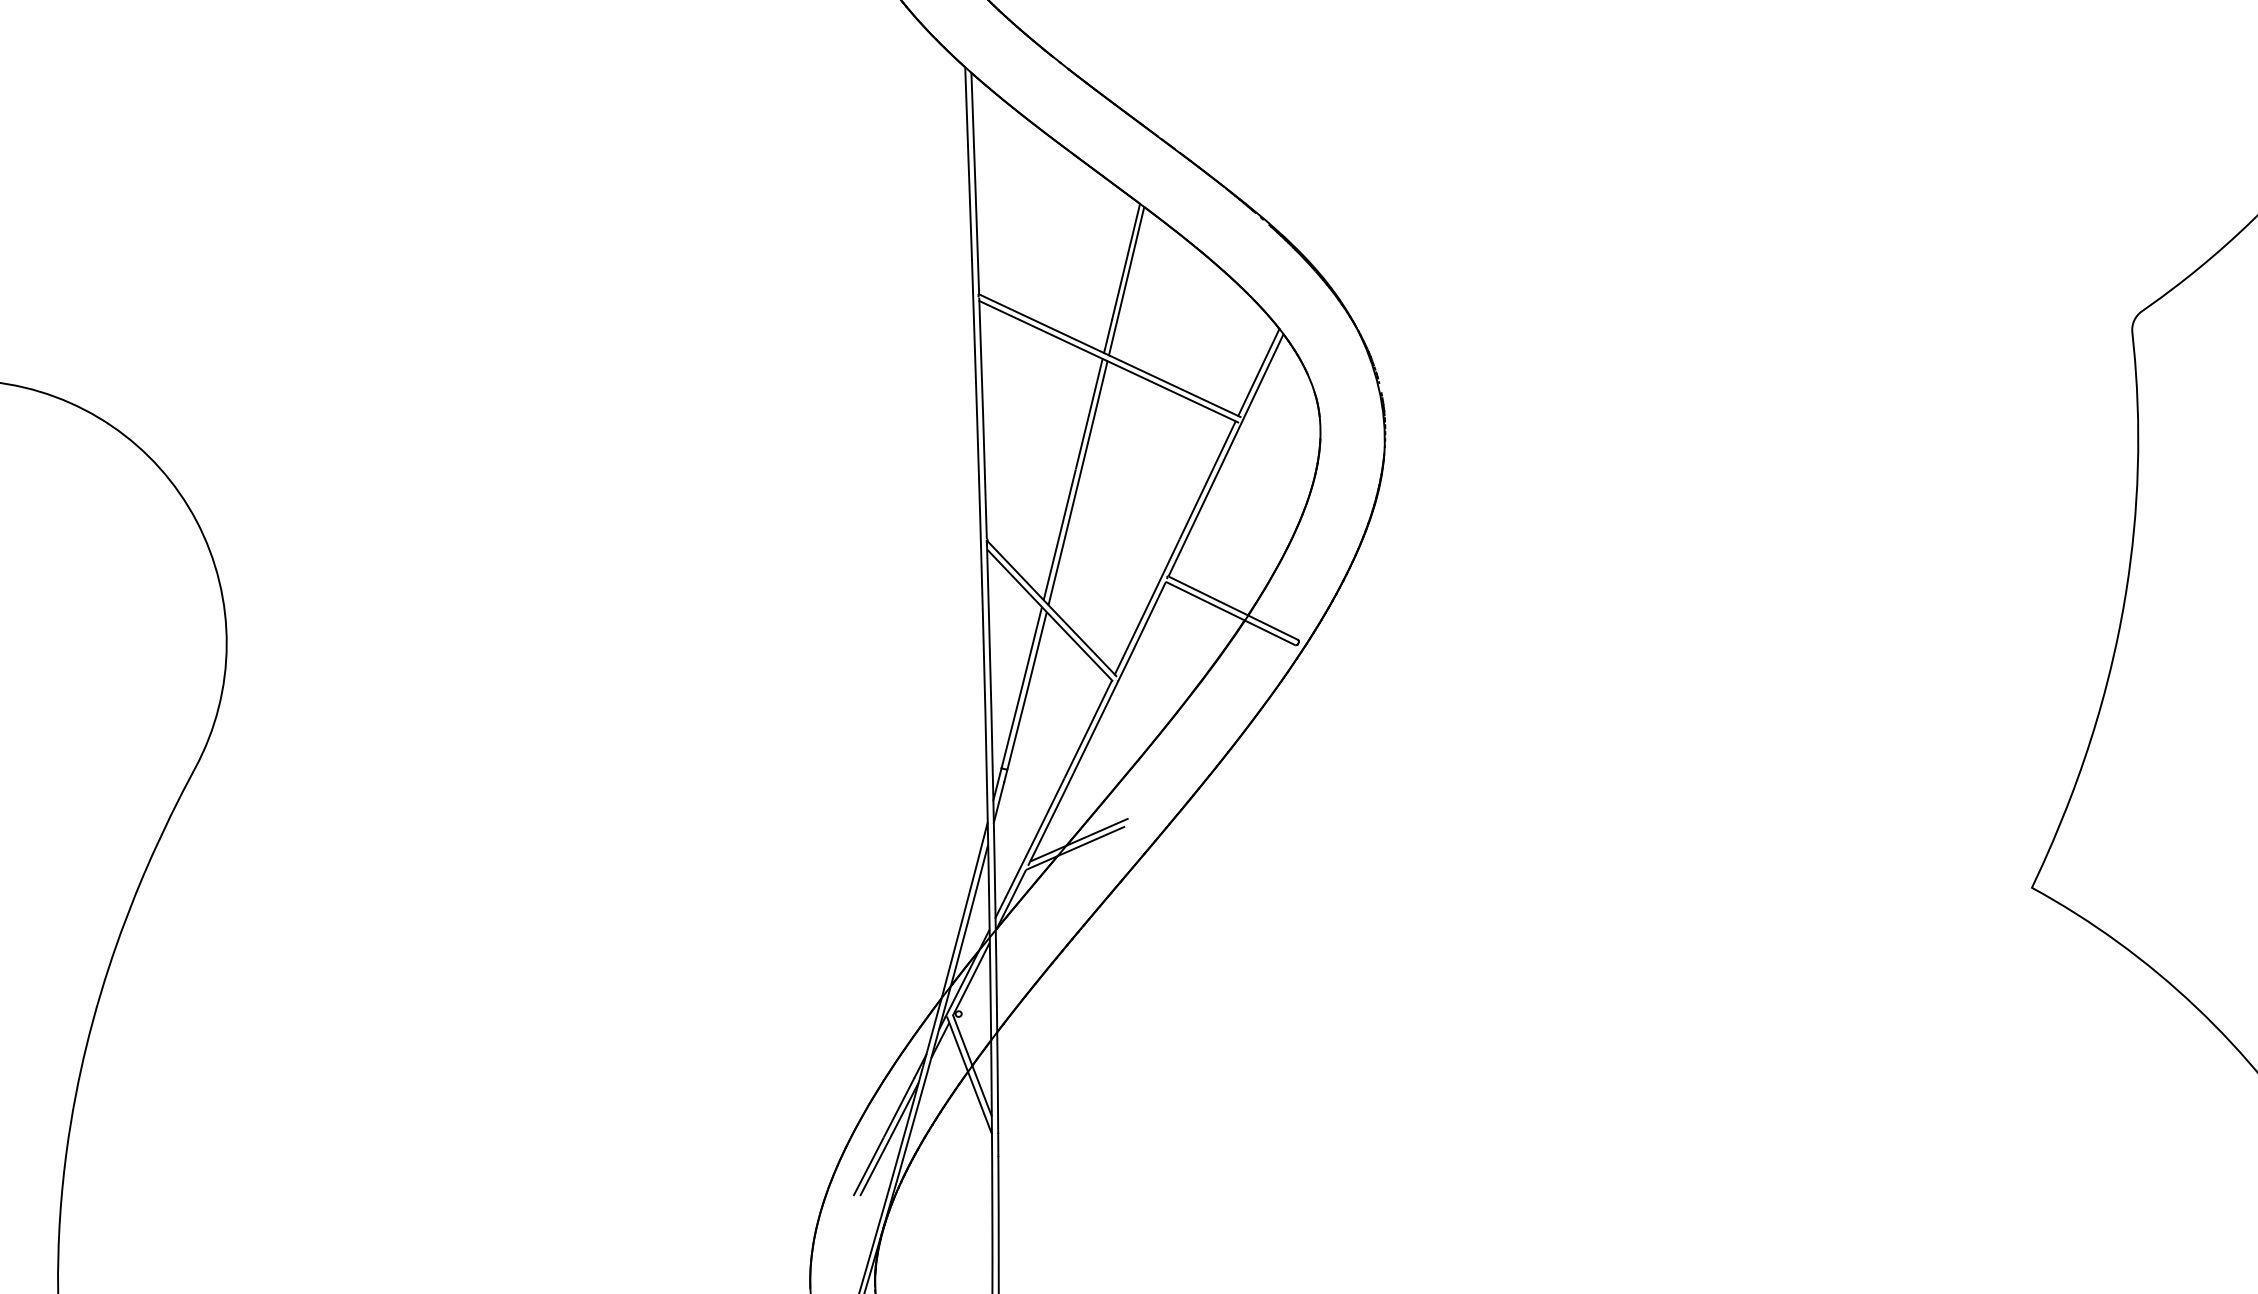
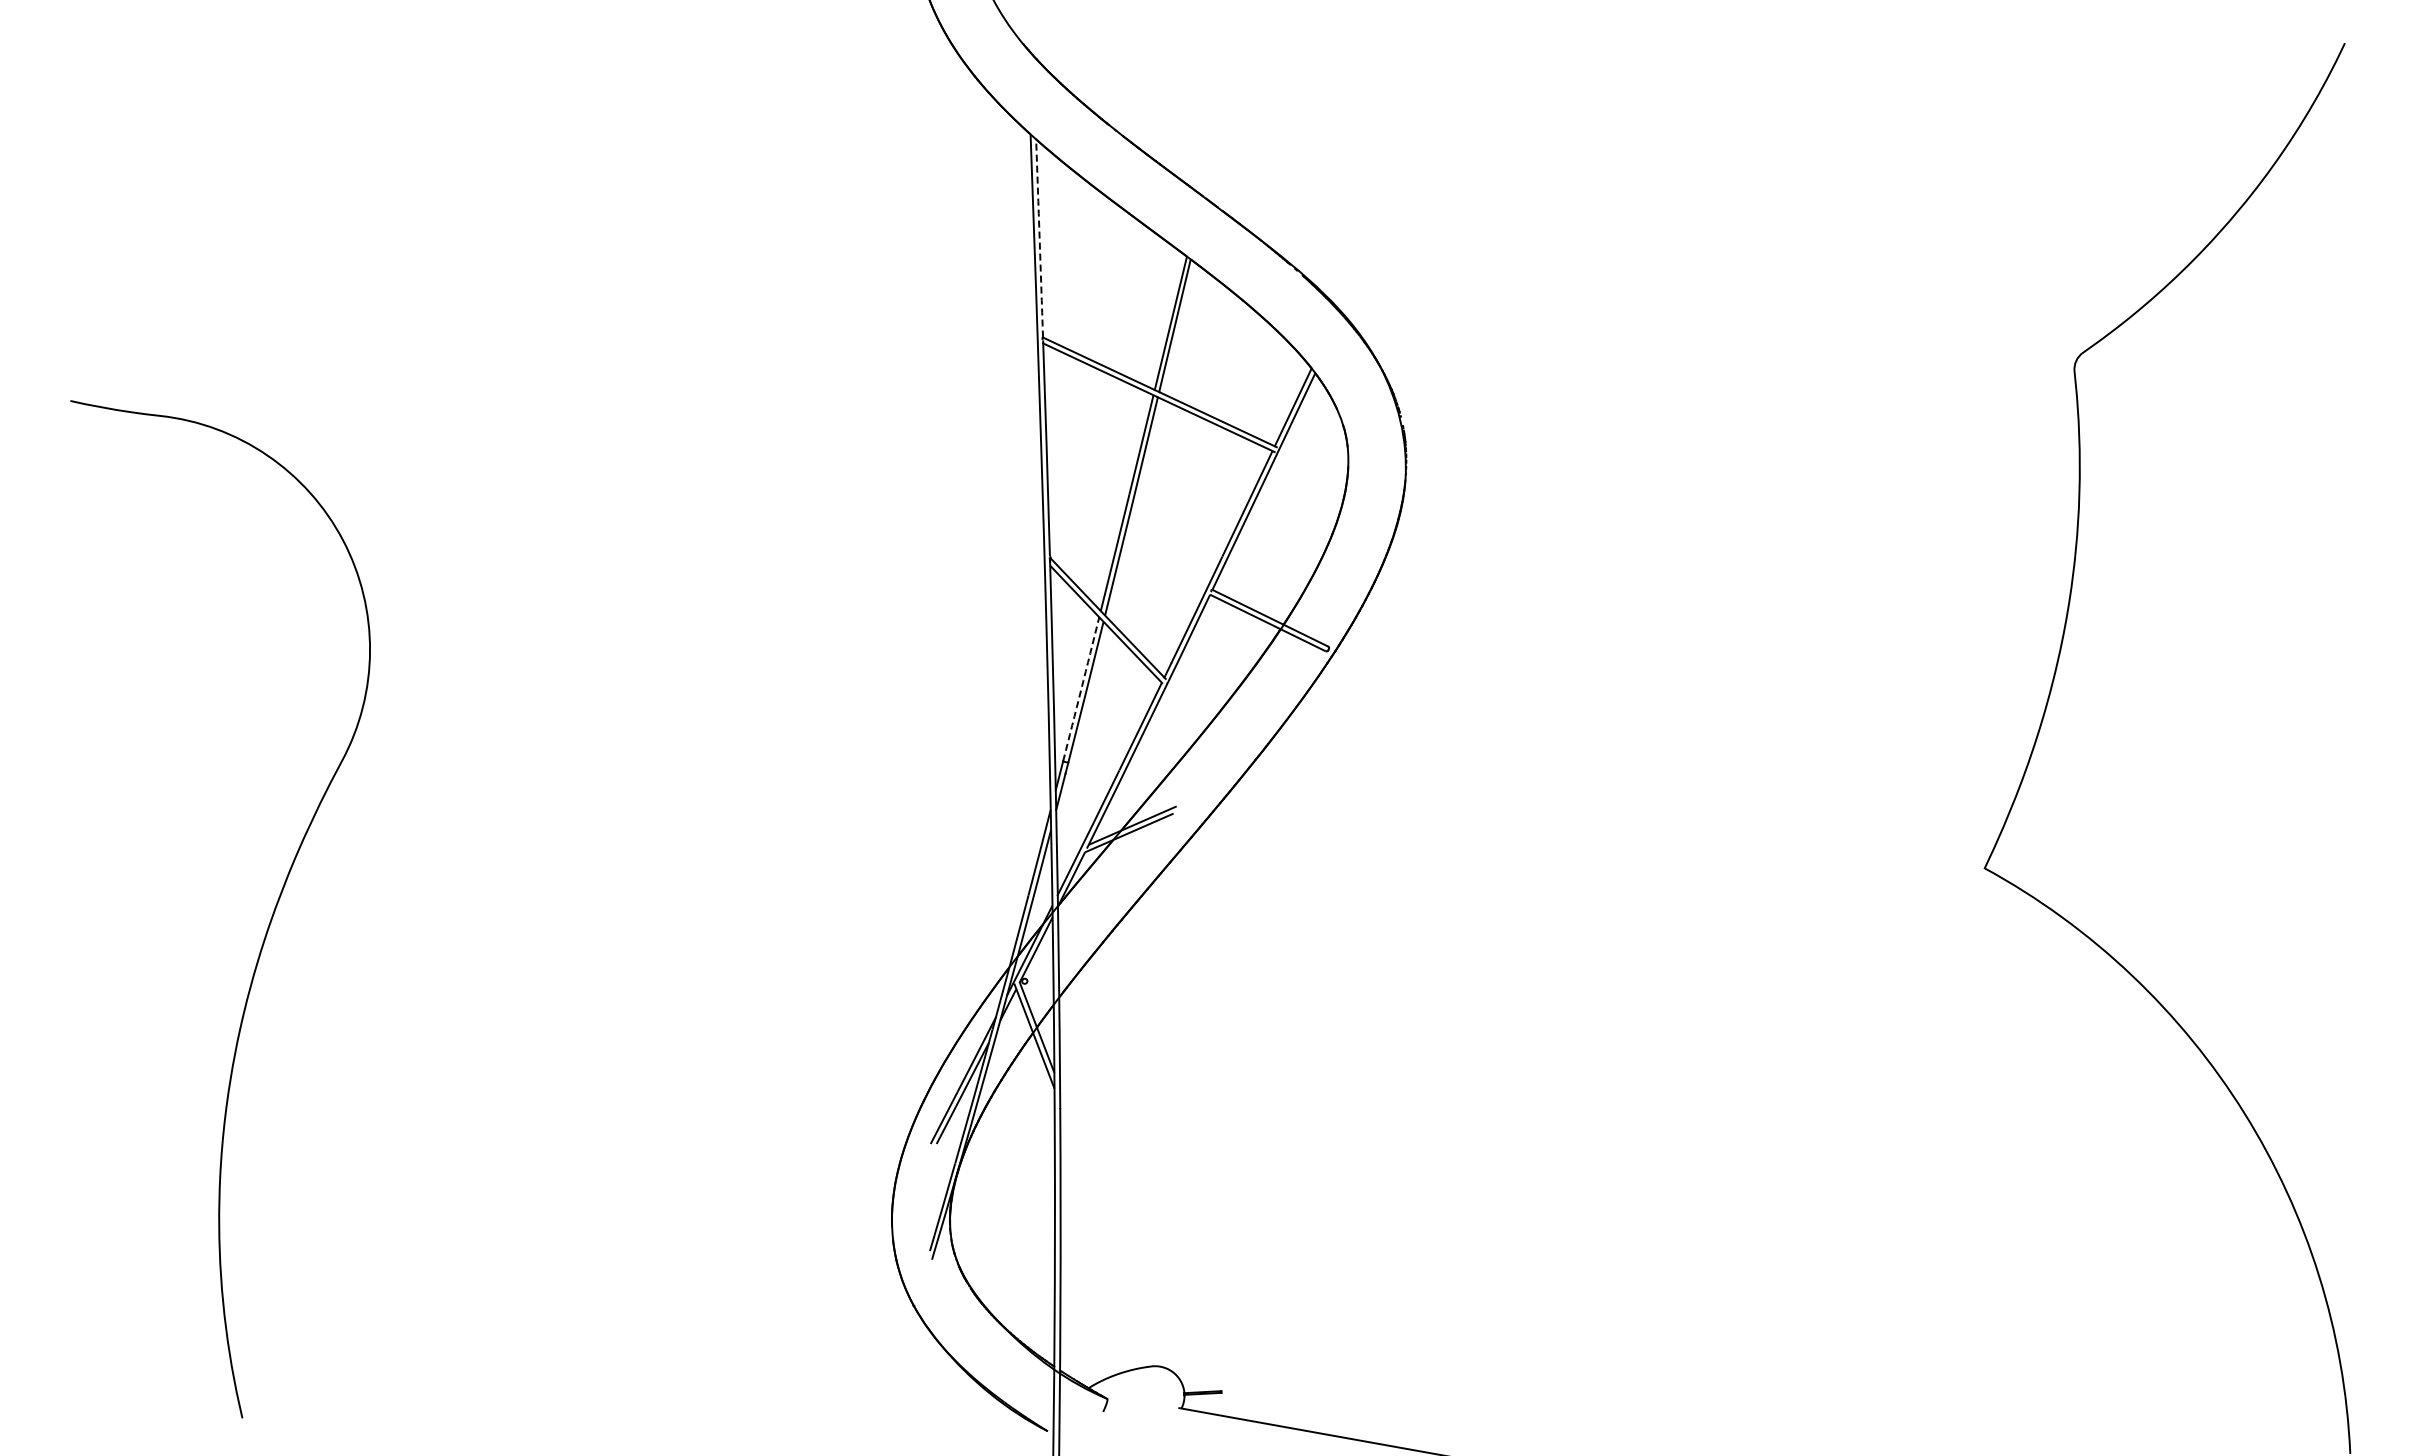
arc: (975, 183) -> (1039, 238), solid -> dashed
arc: (1022, 687) -> (1081, 689), solid -> dashed

